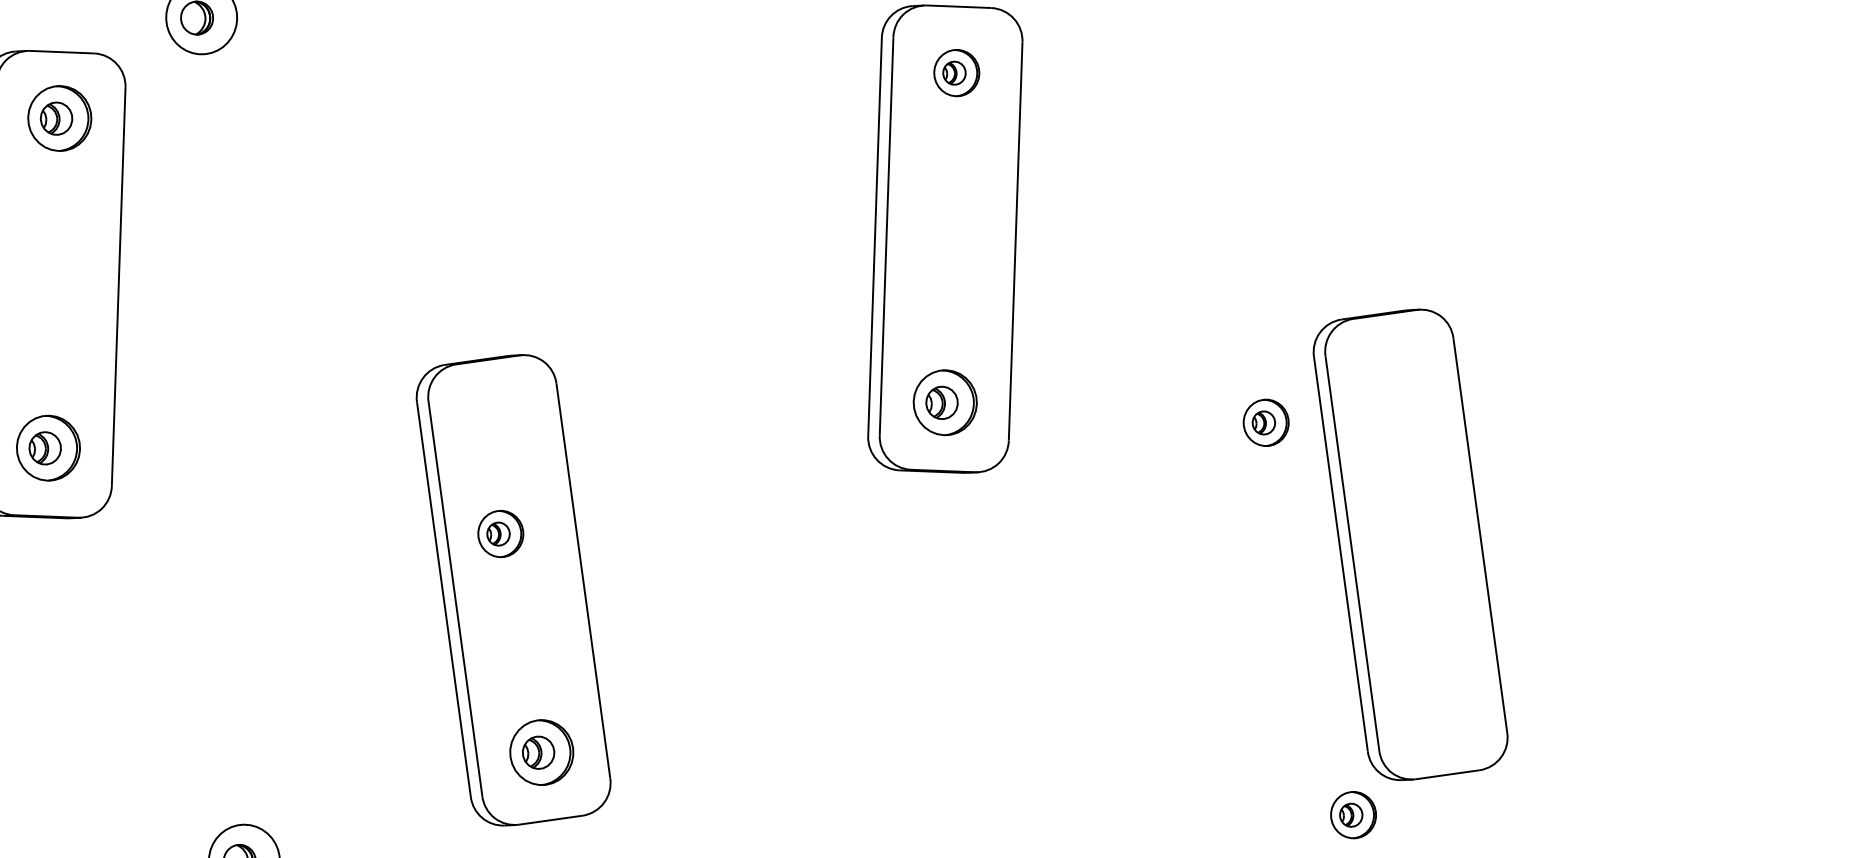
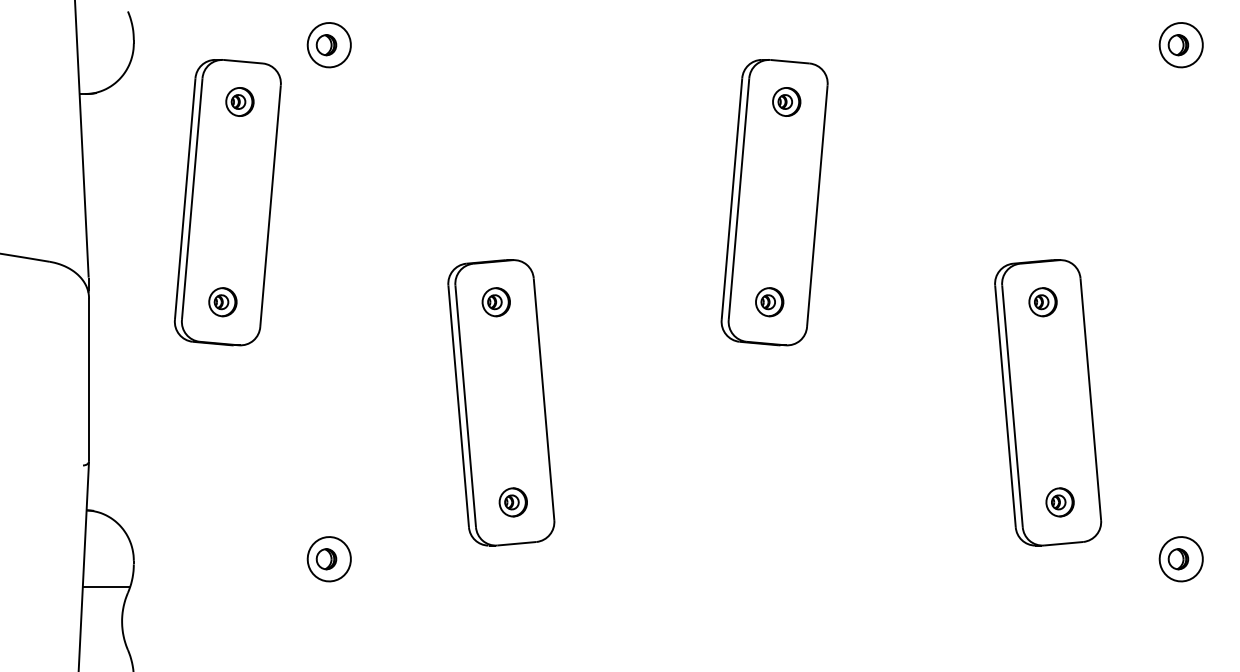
part: (59, 117) -> (239, 101), size x0.71
part: (945, 403) -> (769, 302), size x0.71
part: (1265, 423) -> (1042, 302), moved
part: (47, 448) -> (222, 302), size x0.71
part: (499, 534) -> (495, 302), moved
part: (540, 752) -> (512, 502), size x0.71
part: (1640, 790) -> (1180, 559), added
part: (1352, 815) -> (1059, 502), moved

